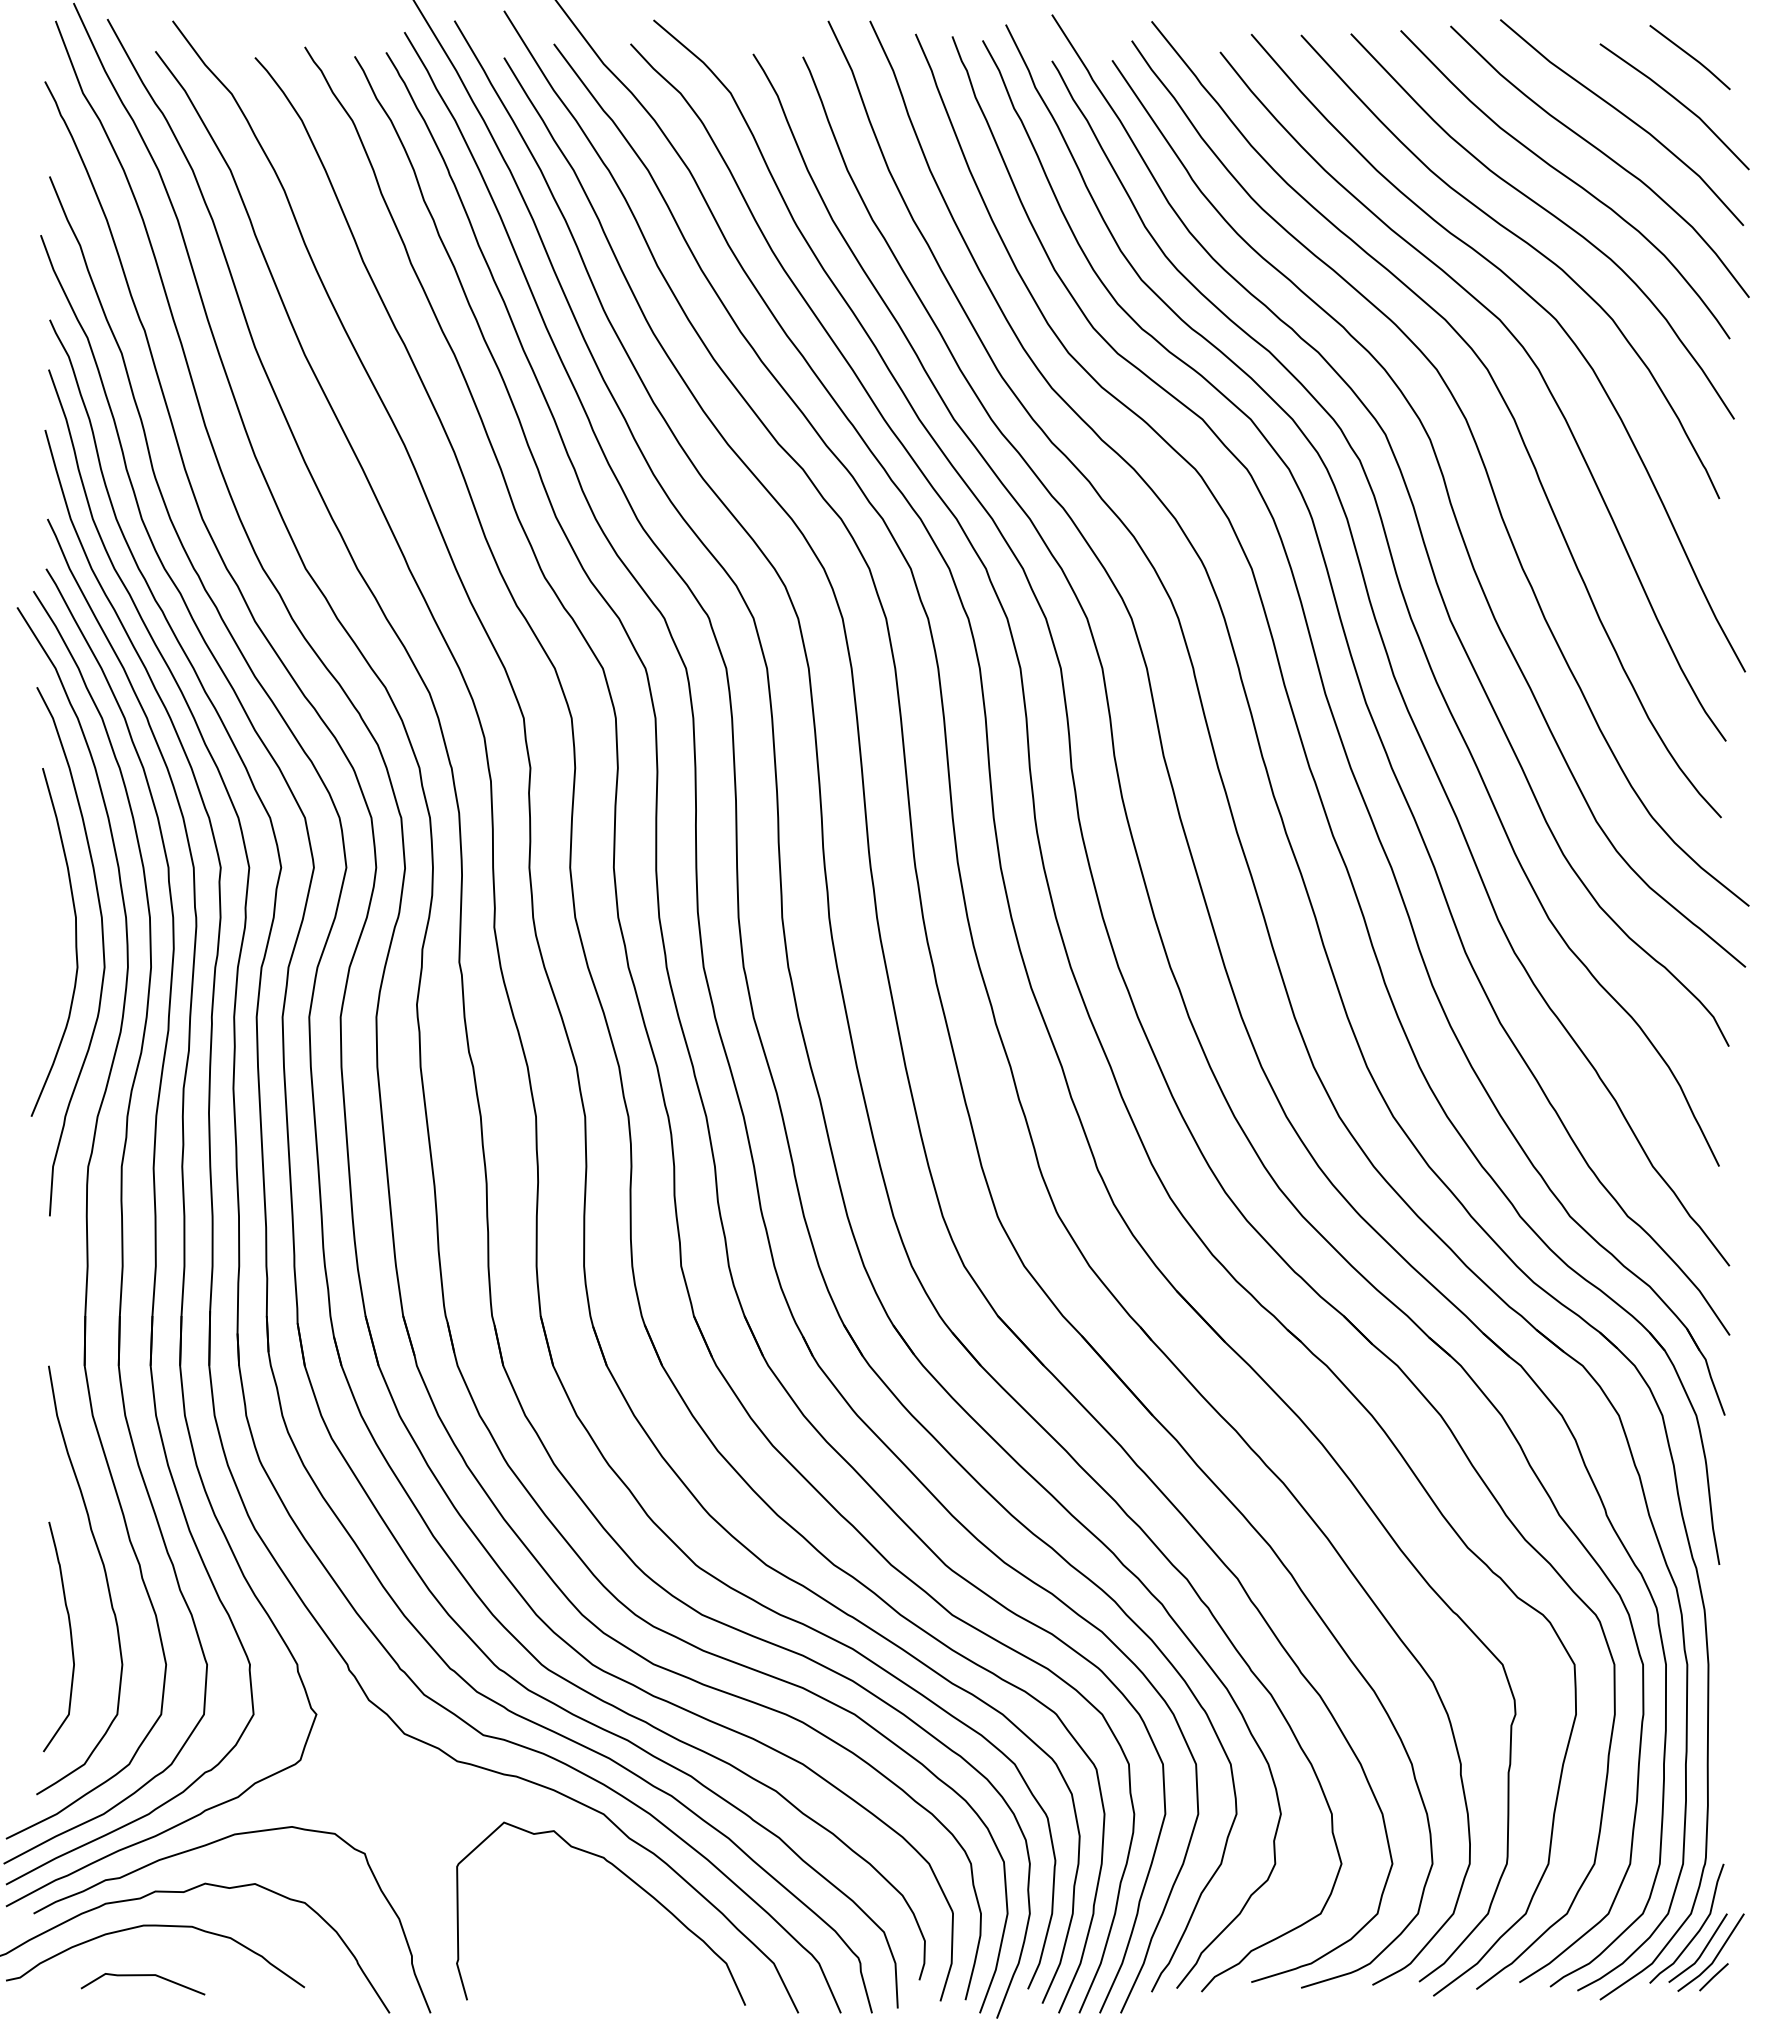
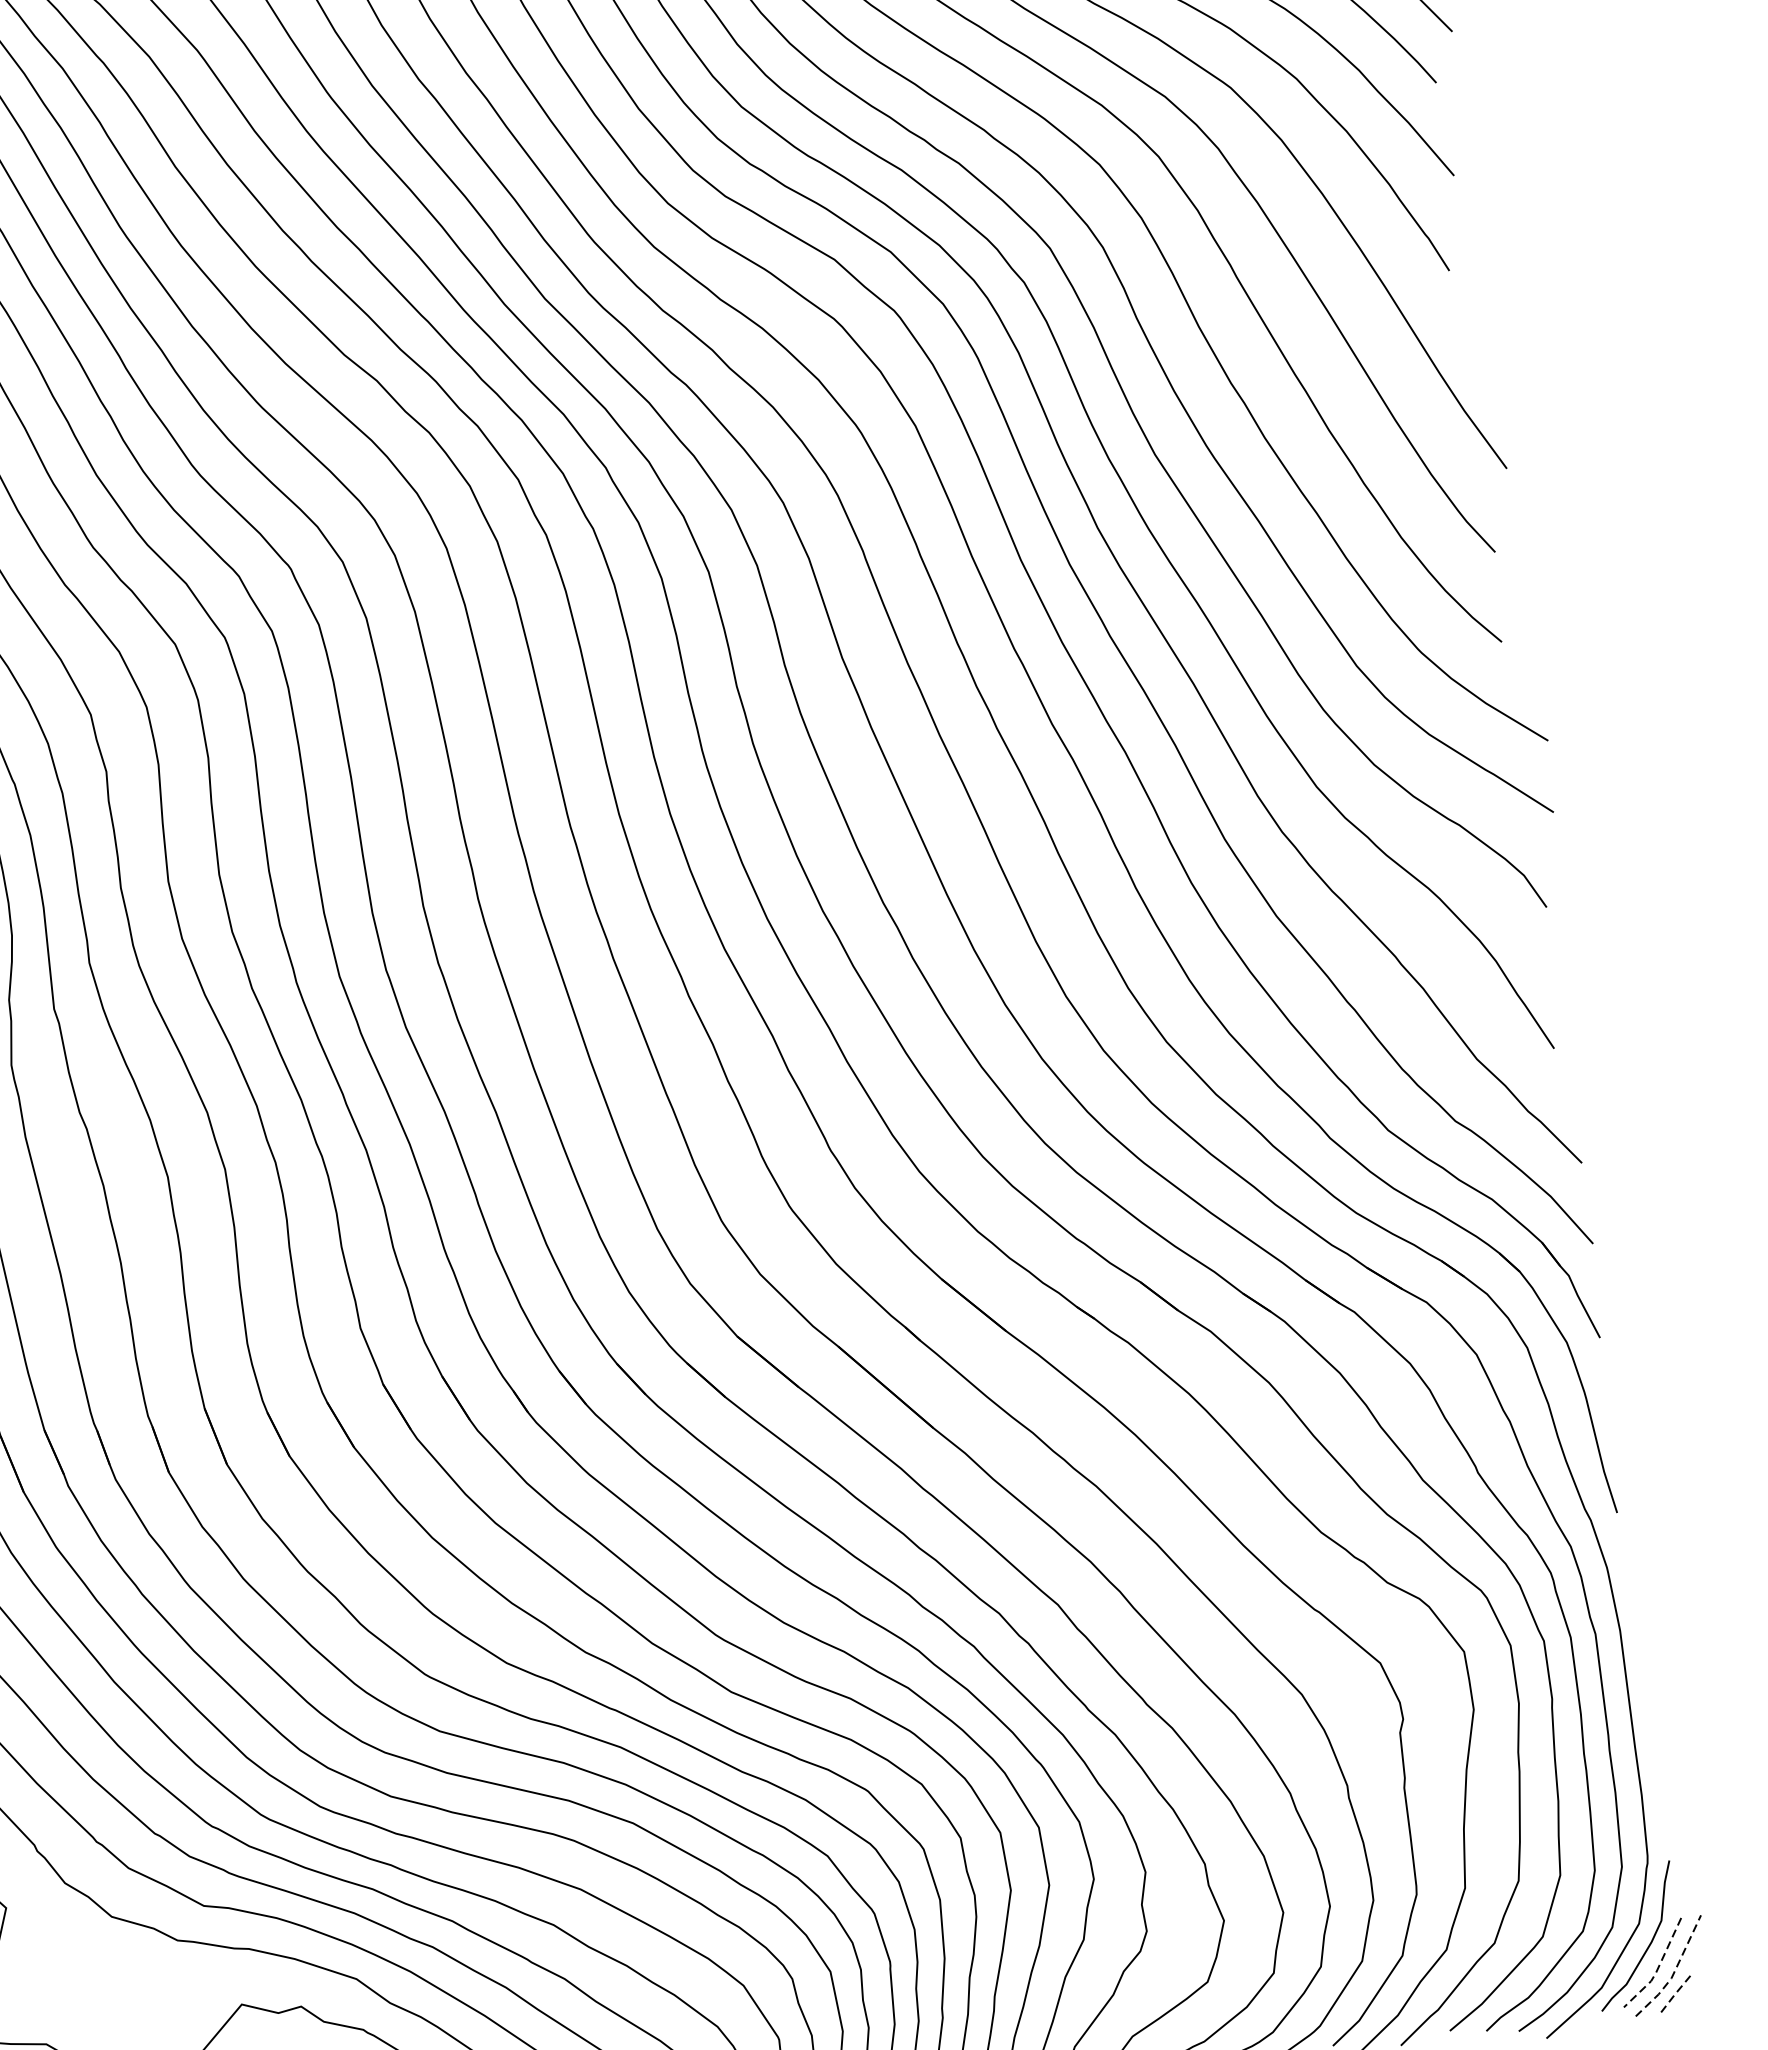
line: (1701, 1954) -> (1657, 1969), solid -> dashed
line: (1715, 1958) -> (1674, 1972), solid -> dashed
line: (1713, 1977) -> (1675, 1994), solid -> dashed

